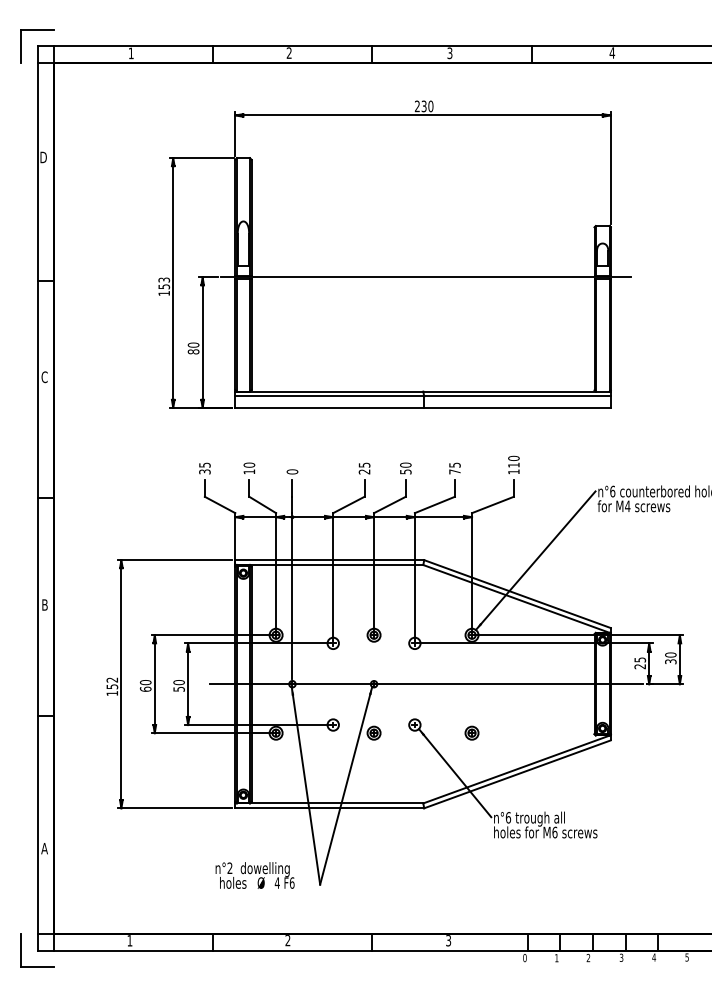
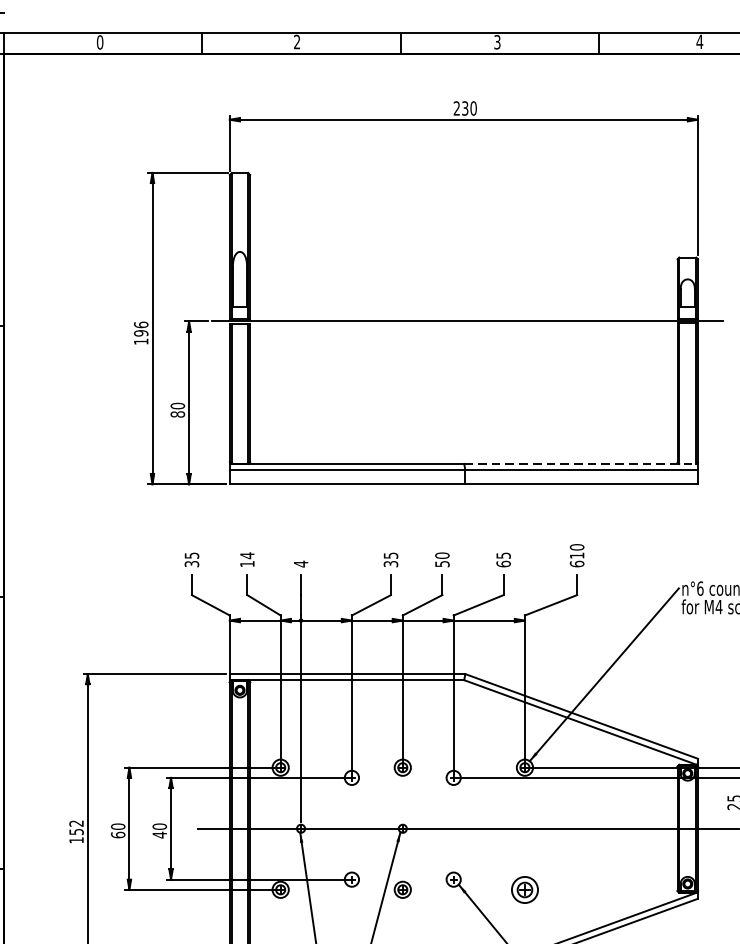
text: (130, 53) -> (99, 42), 1 -> 0
text: (163, 283) -> (140, 329), 153 -> 196
line: (517, 391) -> (581, 463), solid -> dashed
text: (249, 464) -> (247, 554), 10 -> 14
text: (292, 471) -> (301, 563), 0 -> 4
text: (364, 471) -> (390, 563), 25 -> 35
text: (454, 471) -> (503, 563), 75 -> 65
text: (513, 471) -> (576, 563), 110 -> 610
text: (178, 689) -> (159, 835), 50 -> 40
part: (471, 732) -> (524, 888), size x1.6

